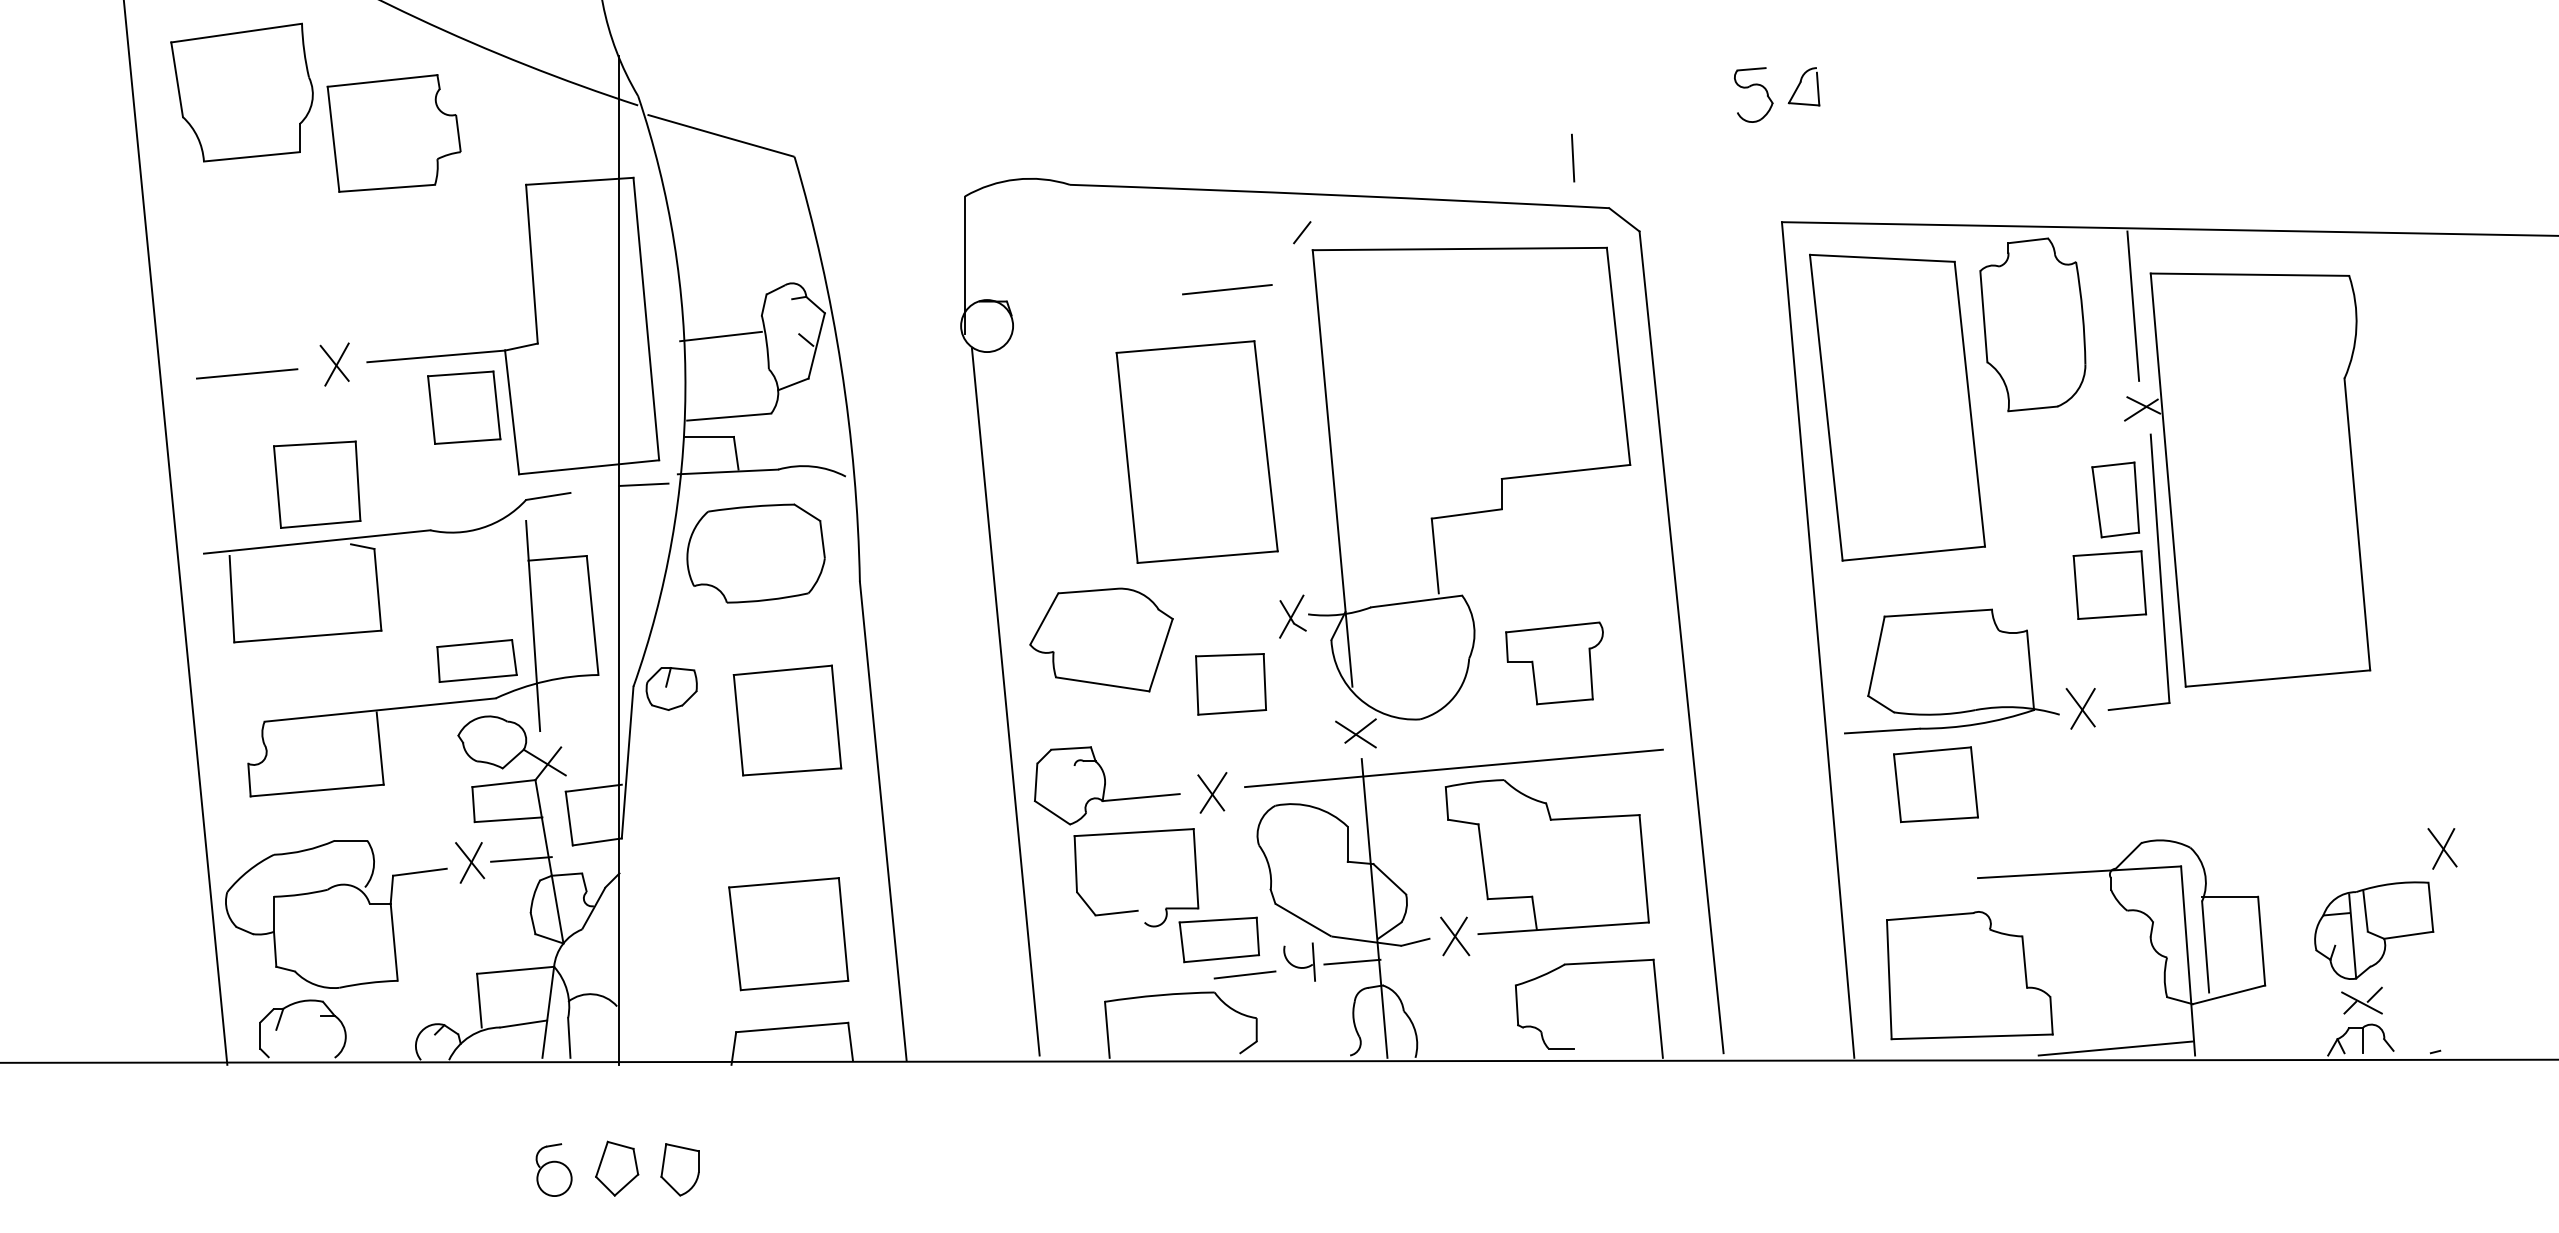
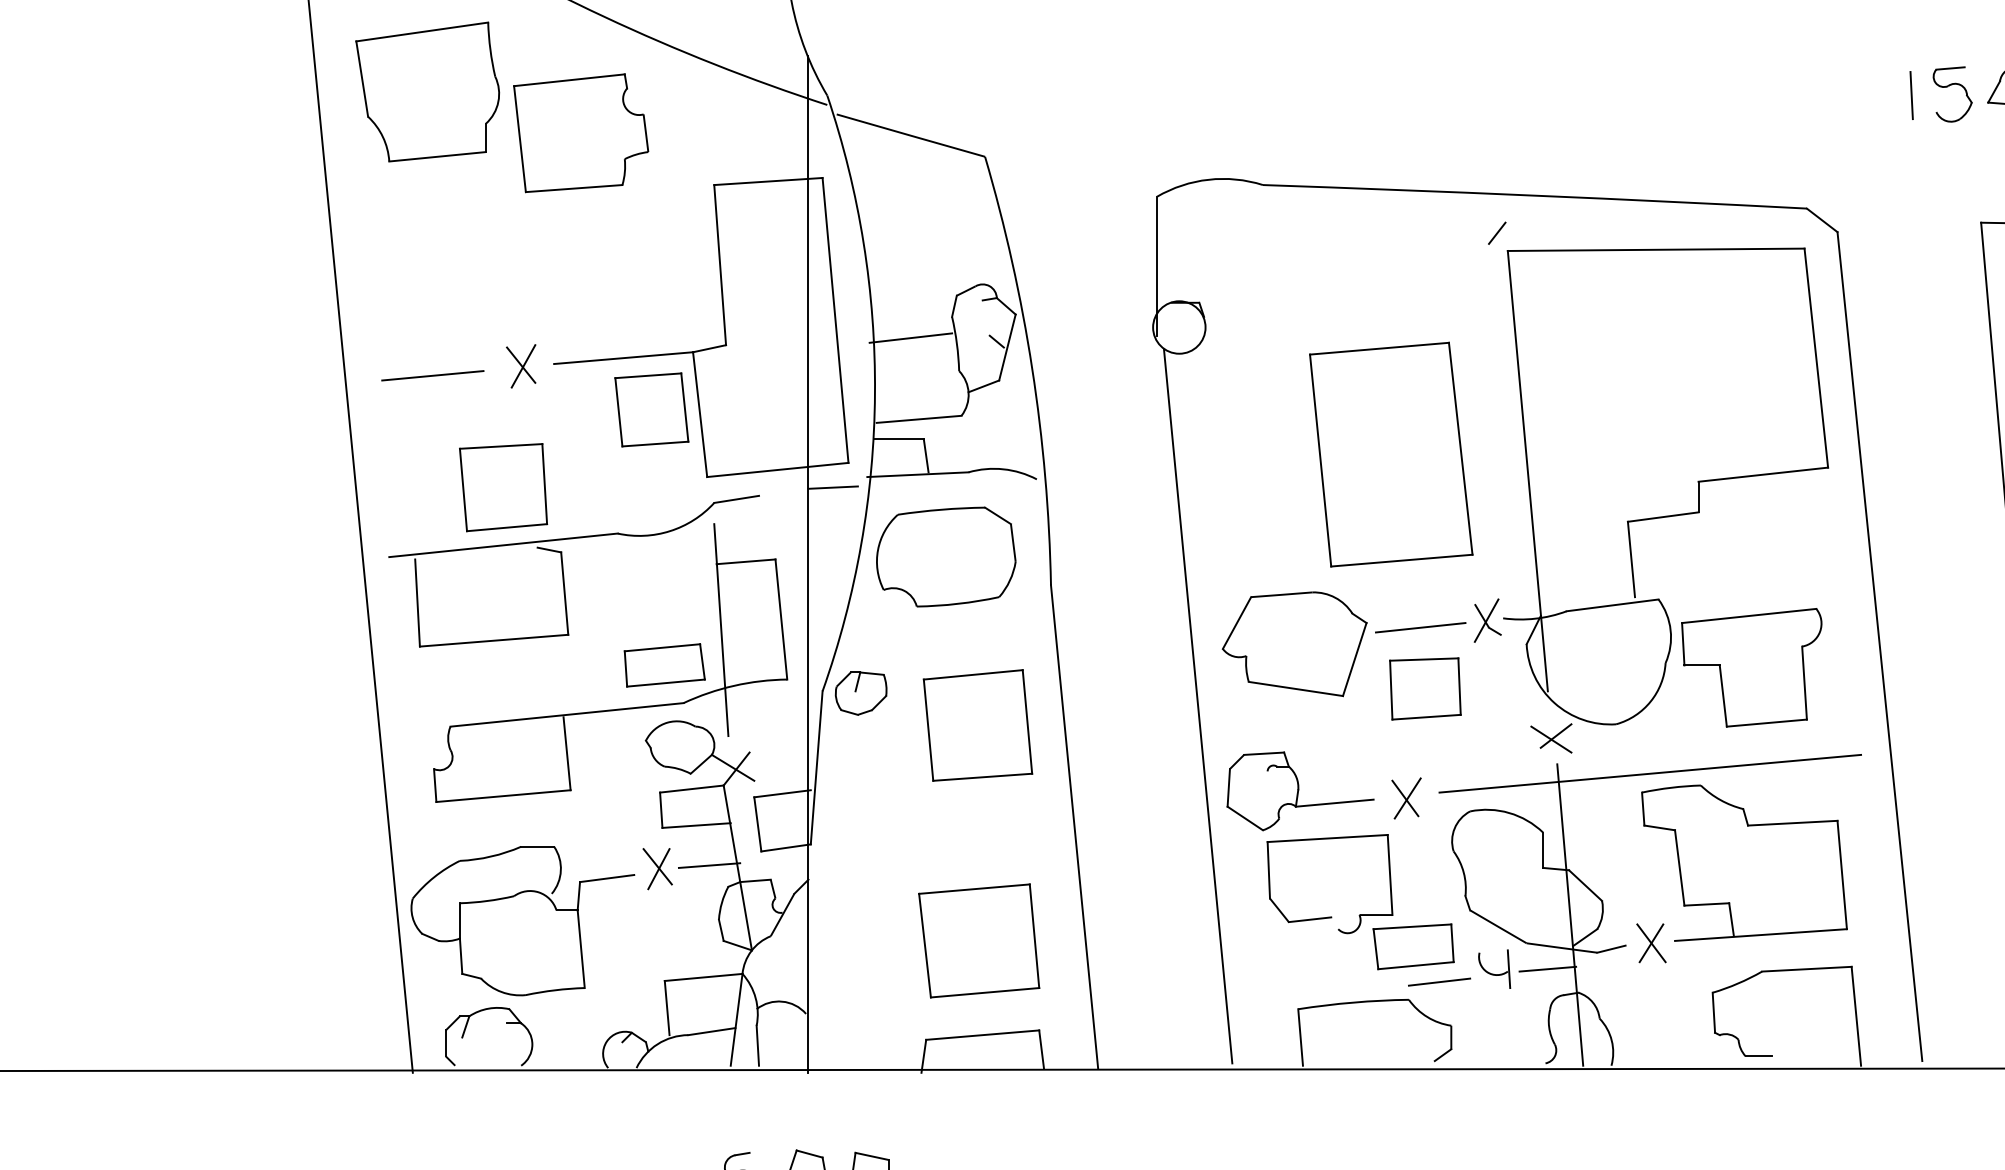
line: (1573, 157) -> (1912, 94), moved
line: (1227, 289) -> (1420, 627), moved
part: (1554, 663) -> (1751, 667), size x1.43

